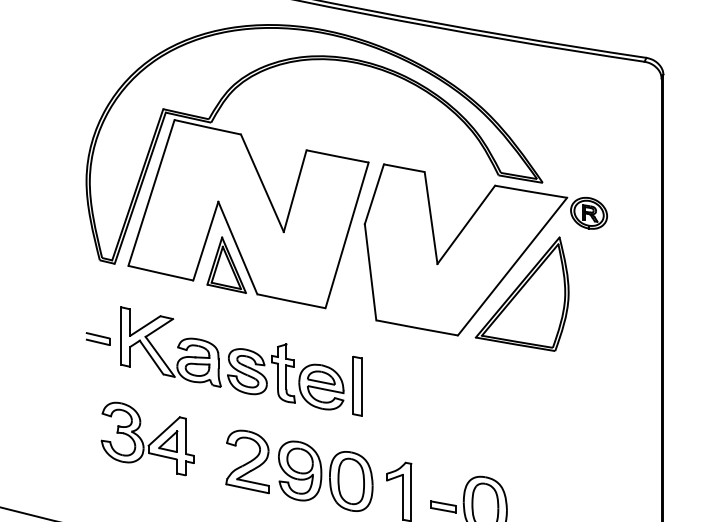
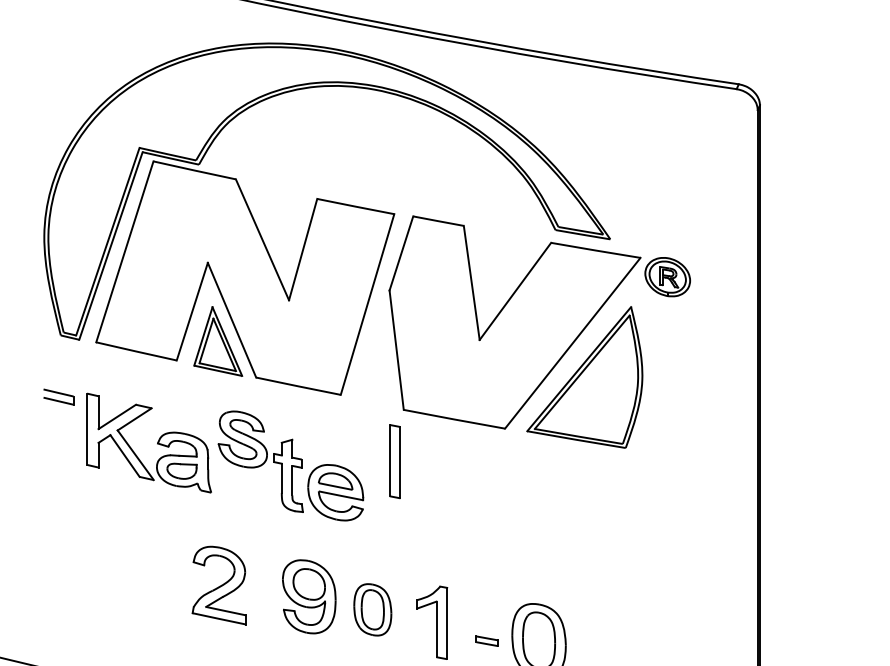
part: (97, 338) -> (58, 396), moved
part: (247, 371) -> (242, 439), moved
part: (356, 386) -> (394, 461), moved
part: (151, 441) -> (125, 560), removed
part: (247, 461) -> (218, 585), moved
part: (351, 481) -> (372, 609), size x0.7
part: (443, 506) -> (487, 640), size x0.7

